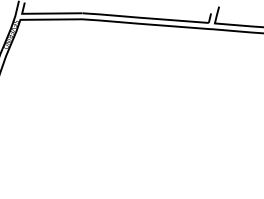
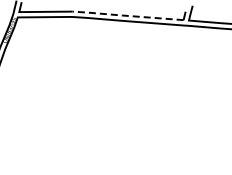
line: (143, 17) -> (126, 15), solid -> dashed

